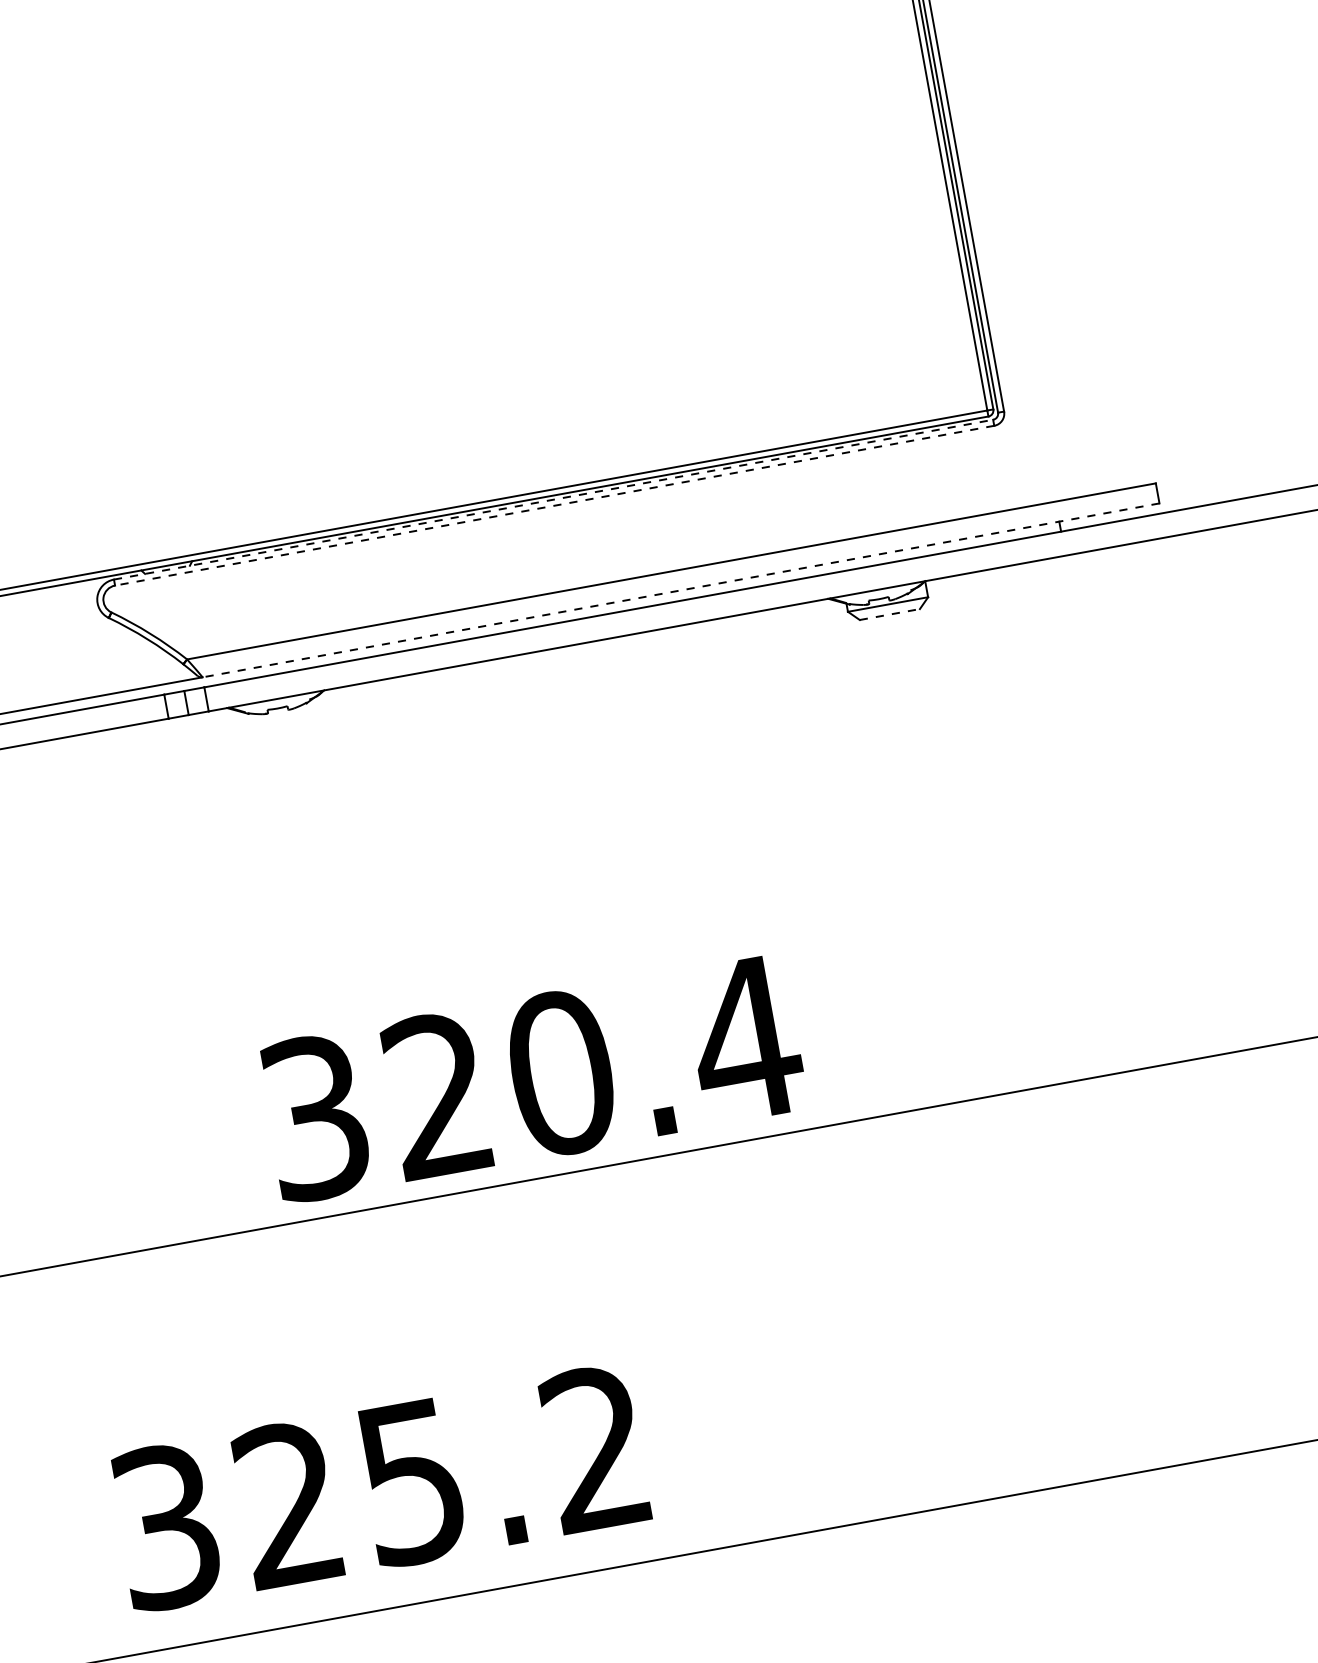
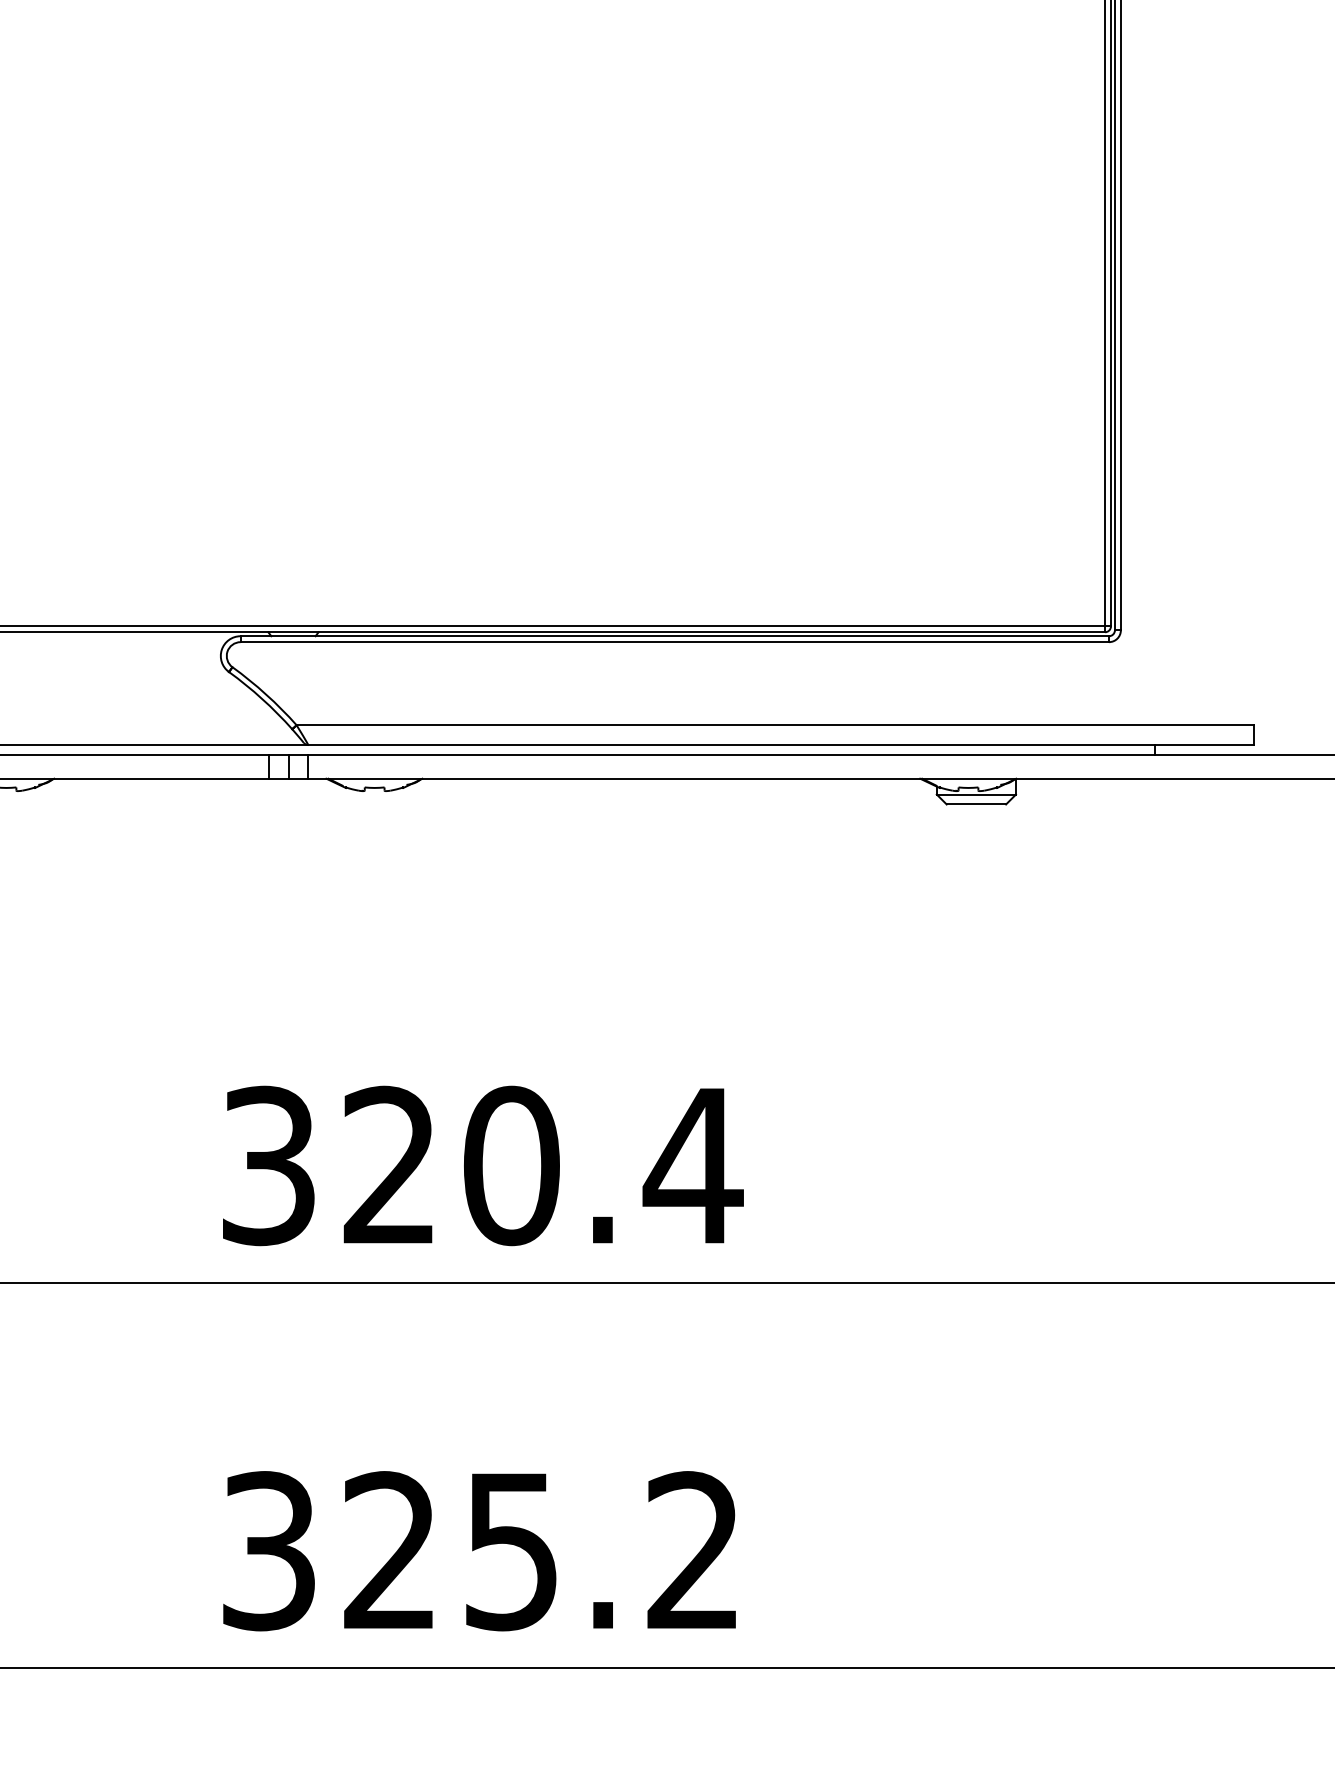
line: (554, 499) -> (675, 636), dashed -> solid
line: (554, 506) -> (674, 642), dashed -> solid
line: (680, 590) -> (780, 745), dashed -> solid
line: (889, 614) -> (976, 804), dashed -> solid
text: (532, 1077) -> (483, 1165), moved
text: (379, 1488) -> (479, 1551), moved

